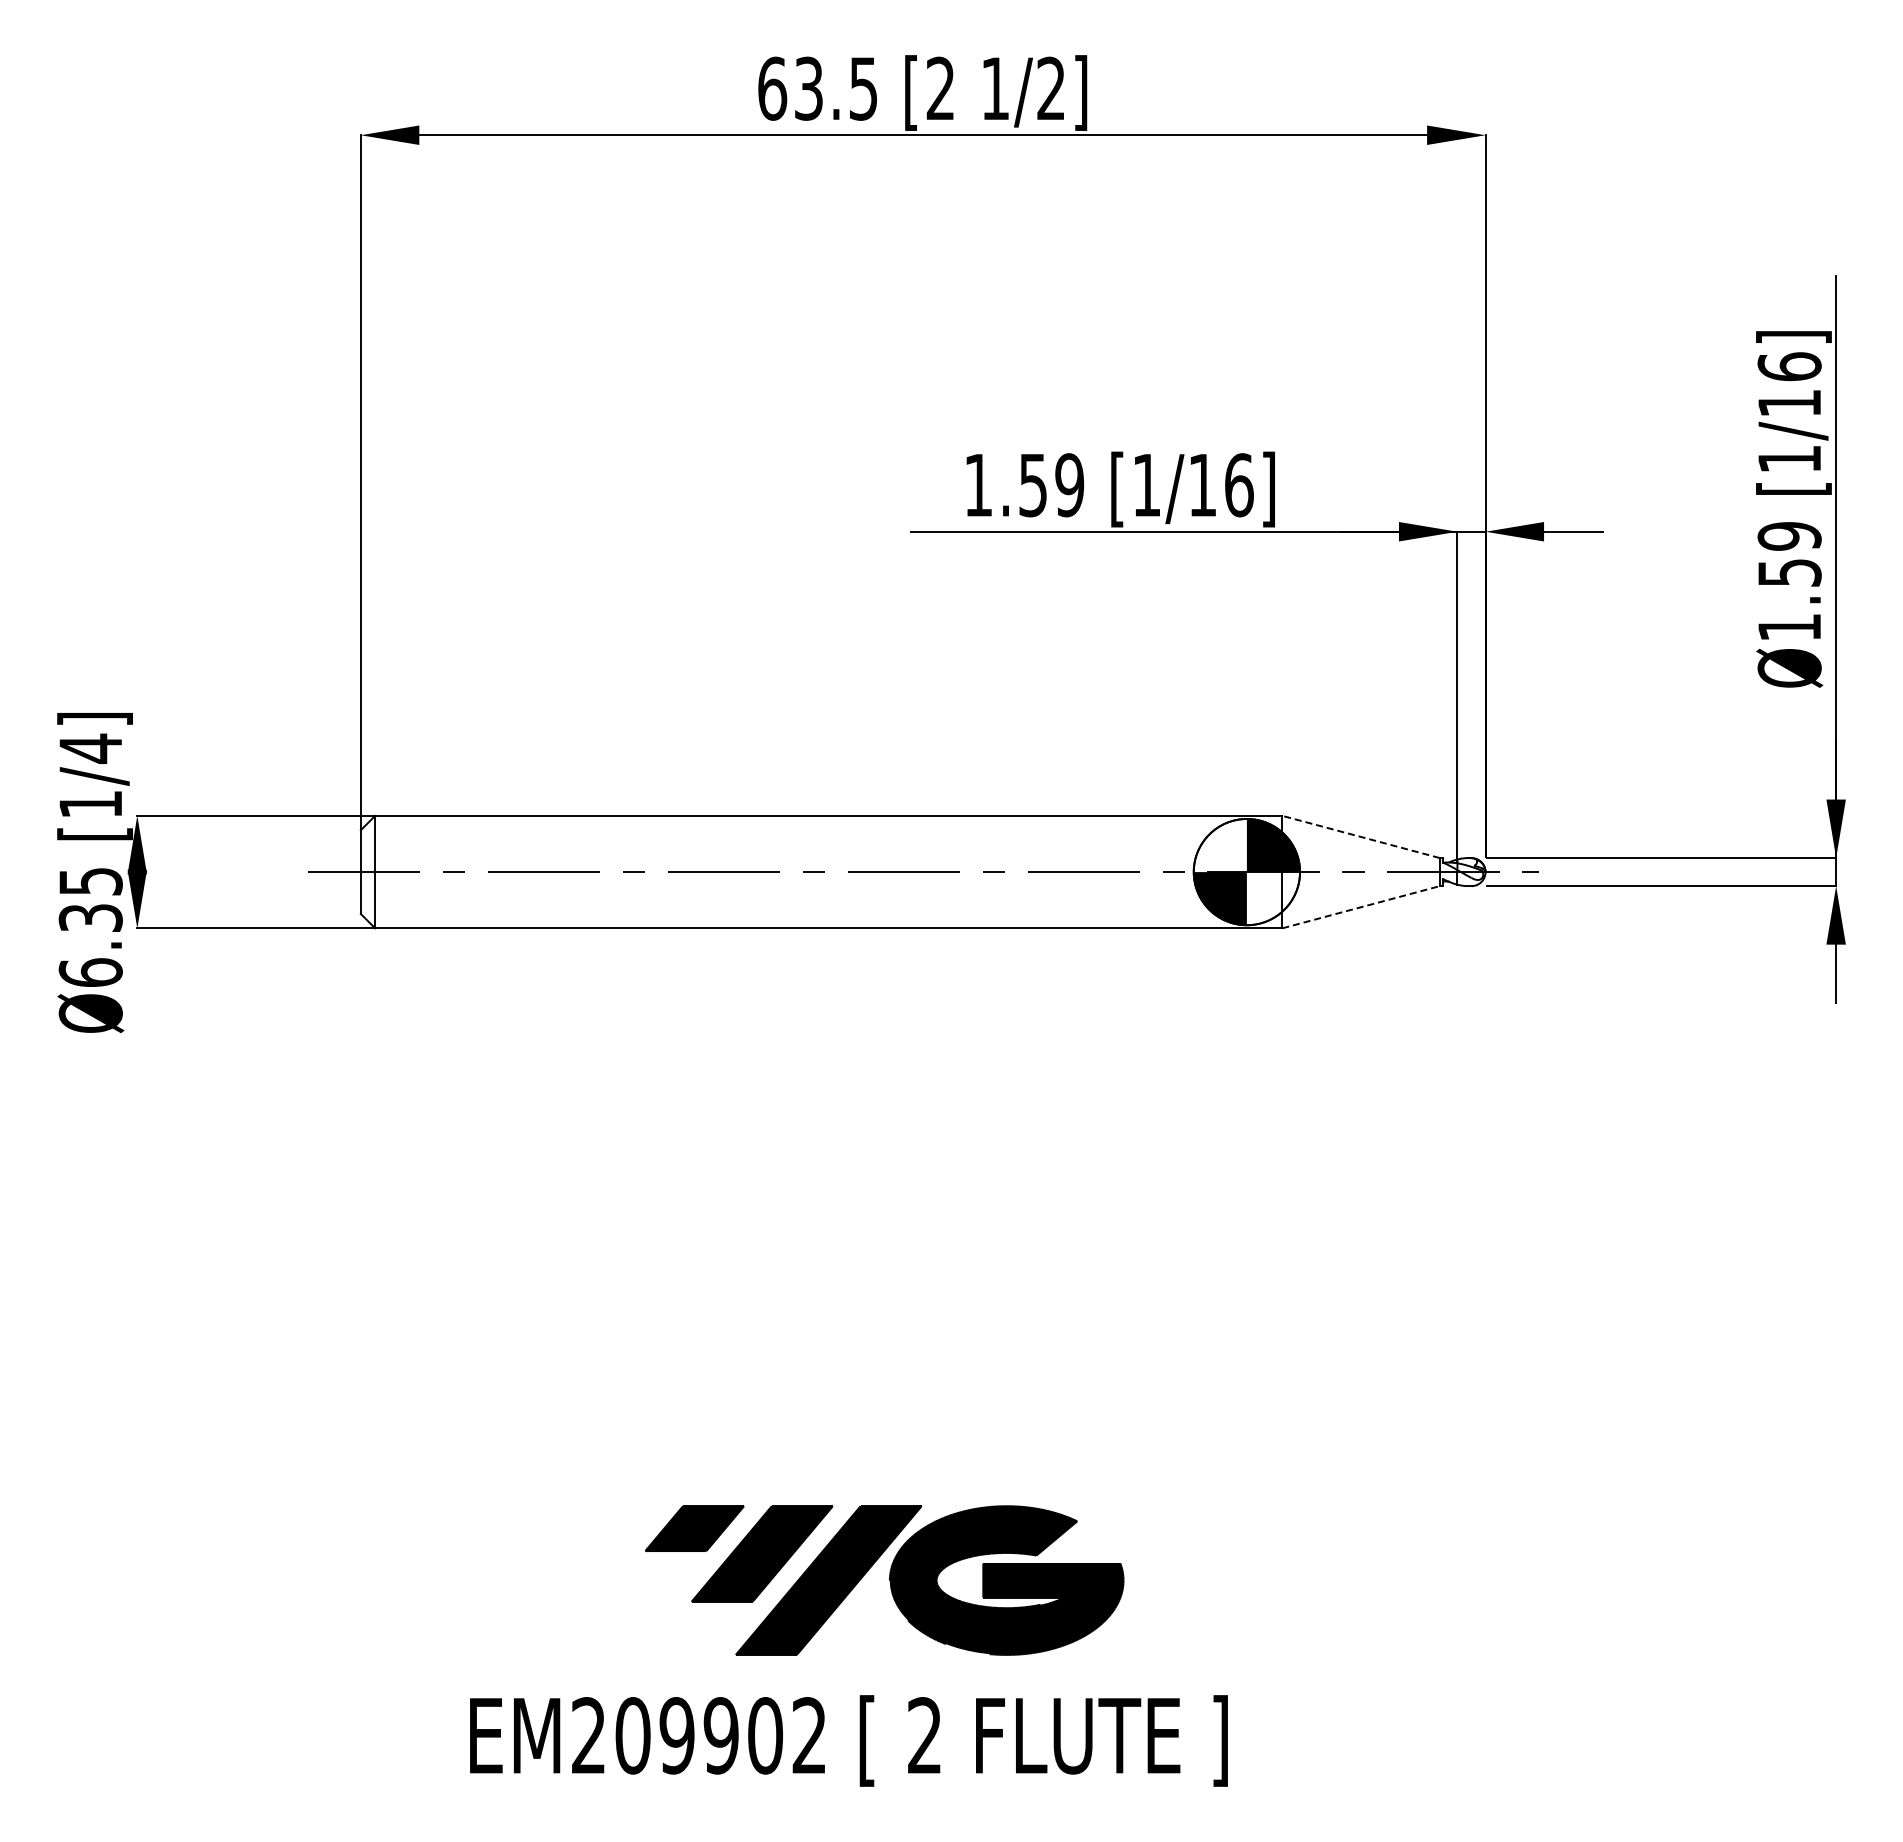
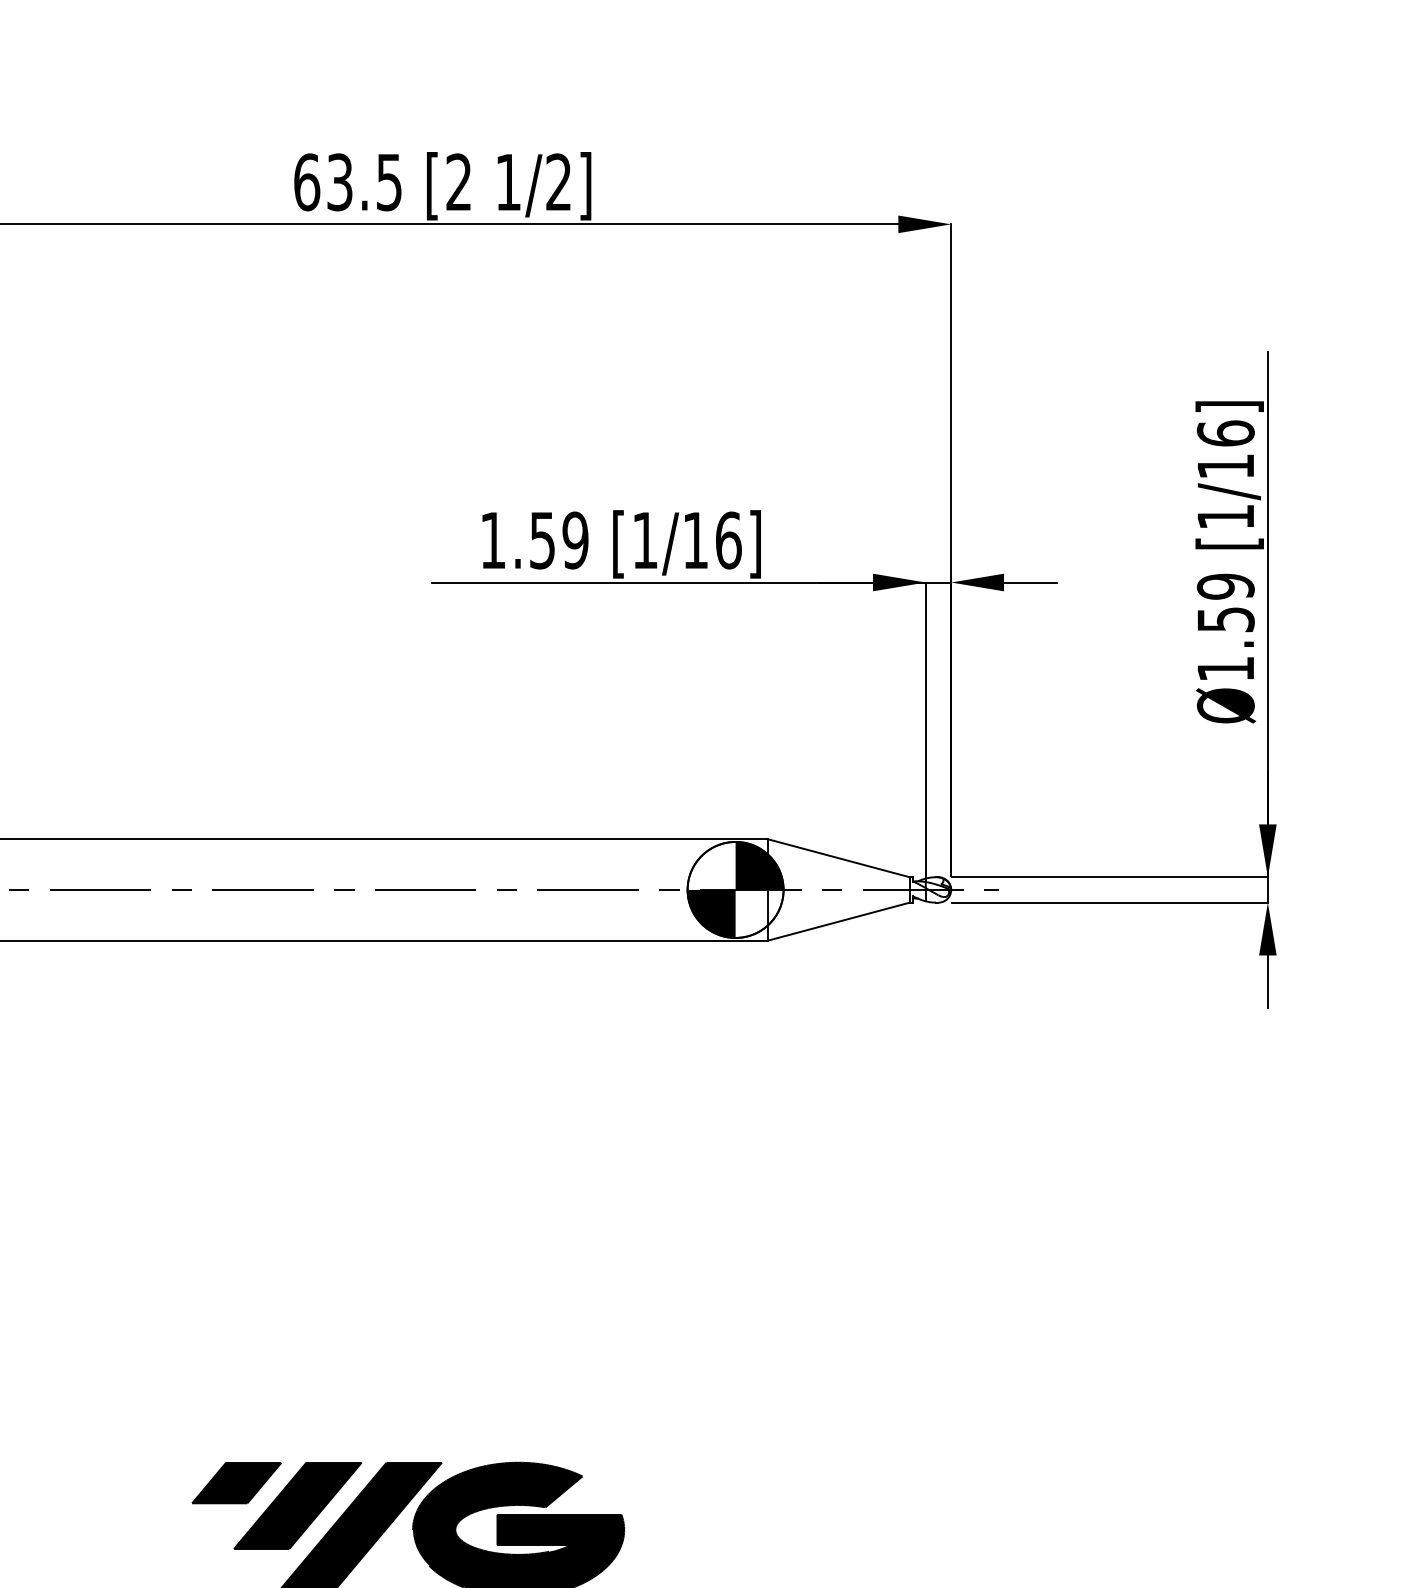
line: (1360, 836) -> (838, 857), dashed -> solid
line: (1361, 907) -> (839, 921), dashed -> solid

